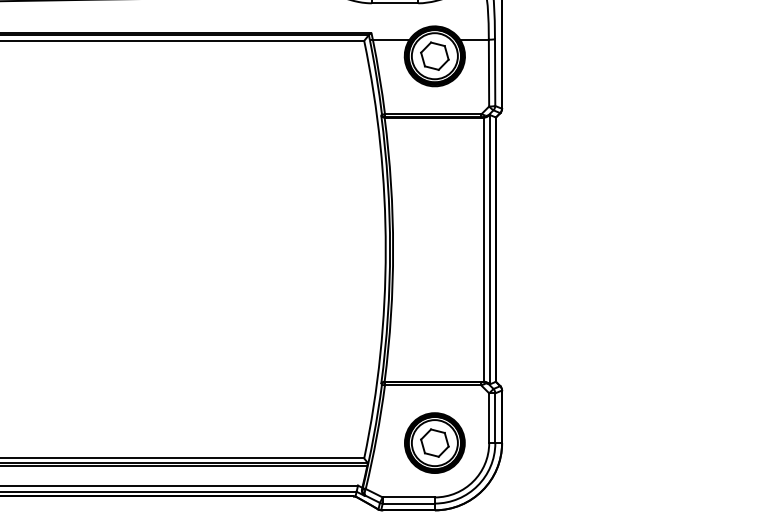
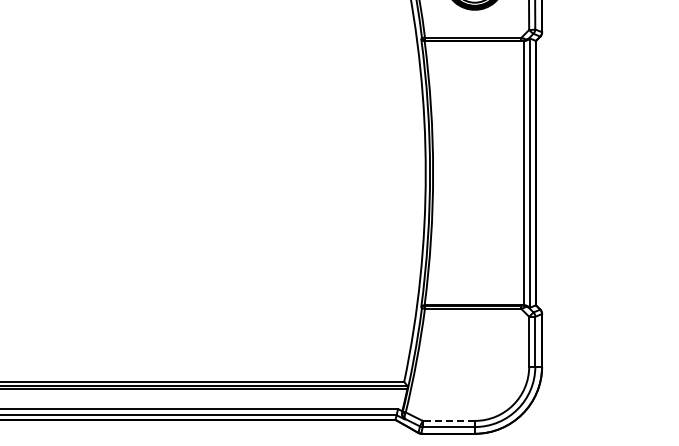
part: (434, 442) -> (474, 365), removed
line: (408, 497) -> (448, 420), solid -> dashed

